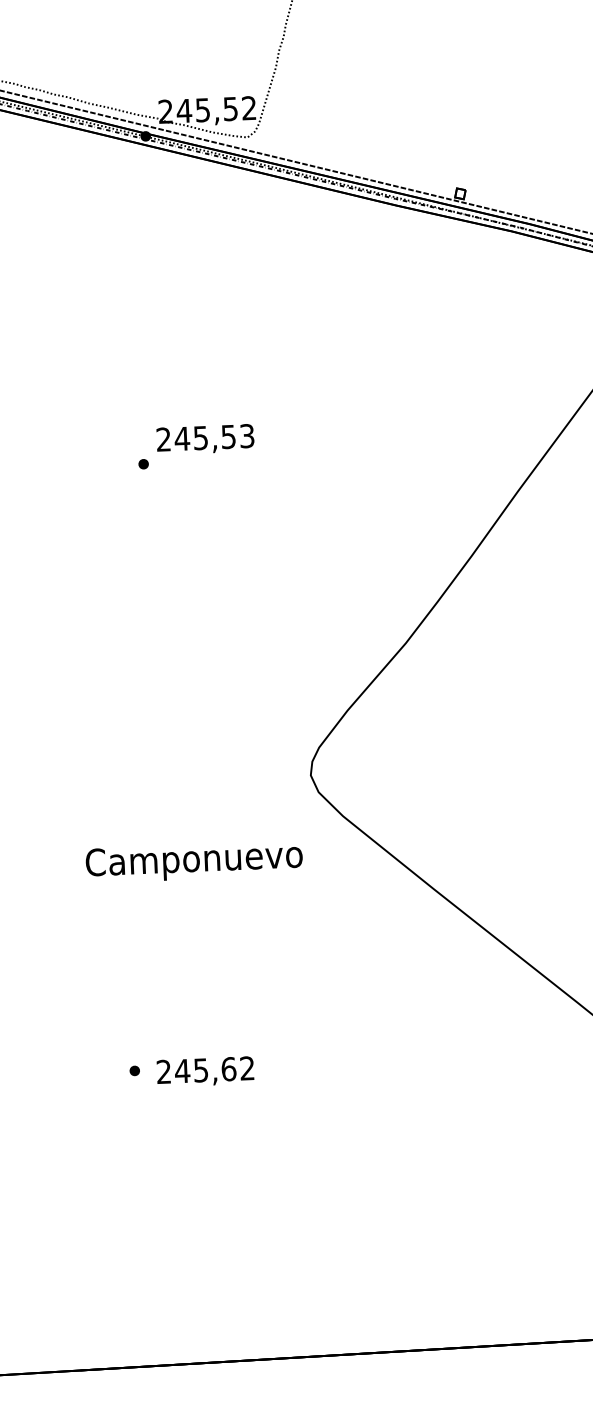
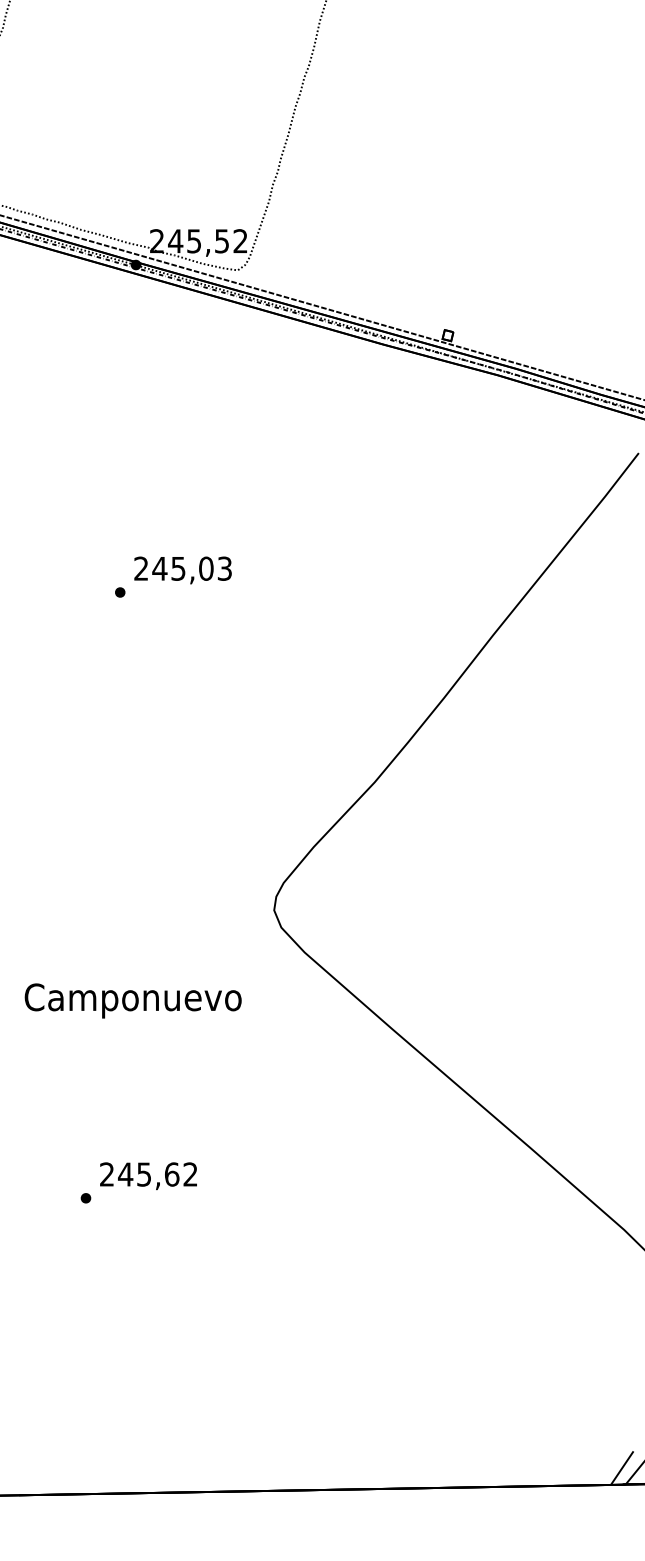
text: (228, 436) -> (206, 568), 245,53 -> 245,03
text: (193, 861) -> (132, 1000), moved
text: (205, 1072) -> (148, 1176), moved

